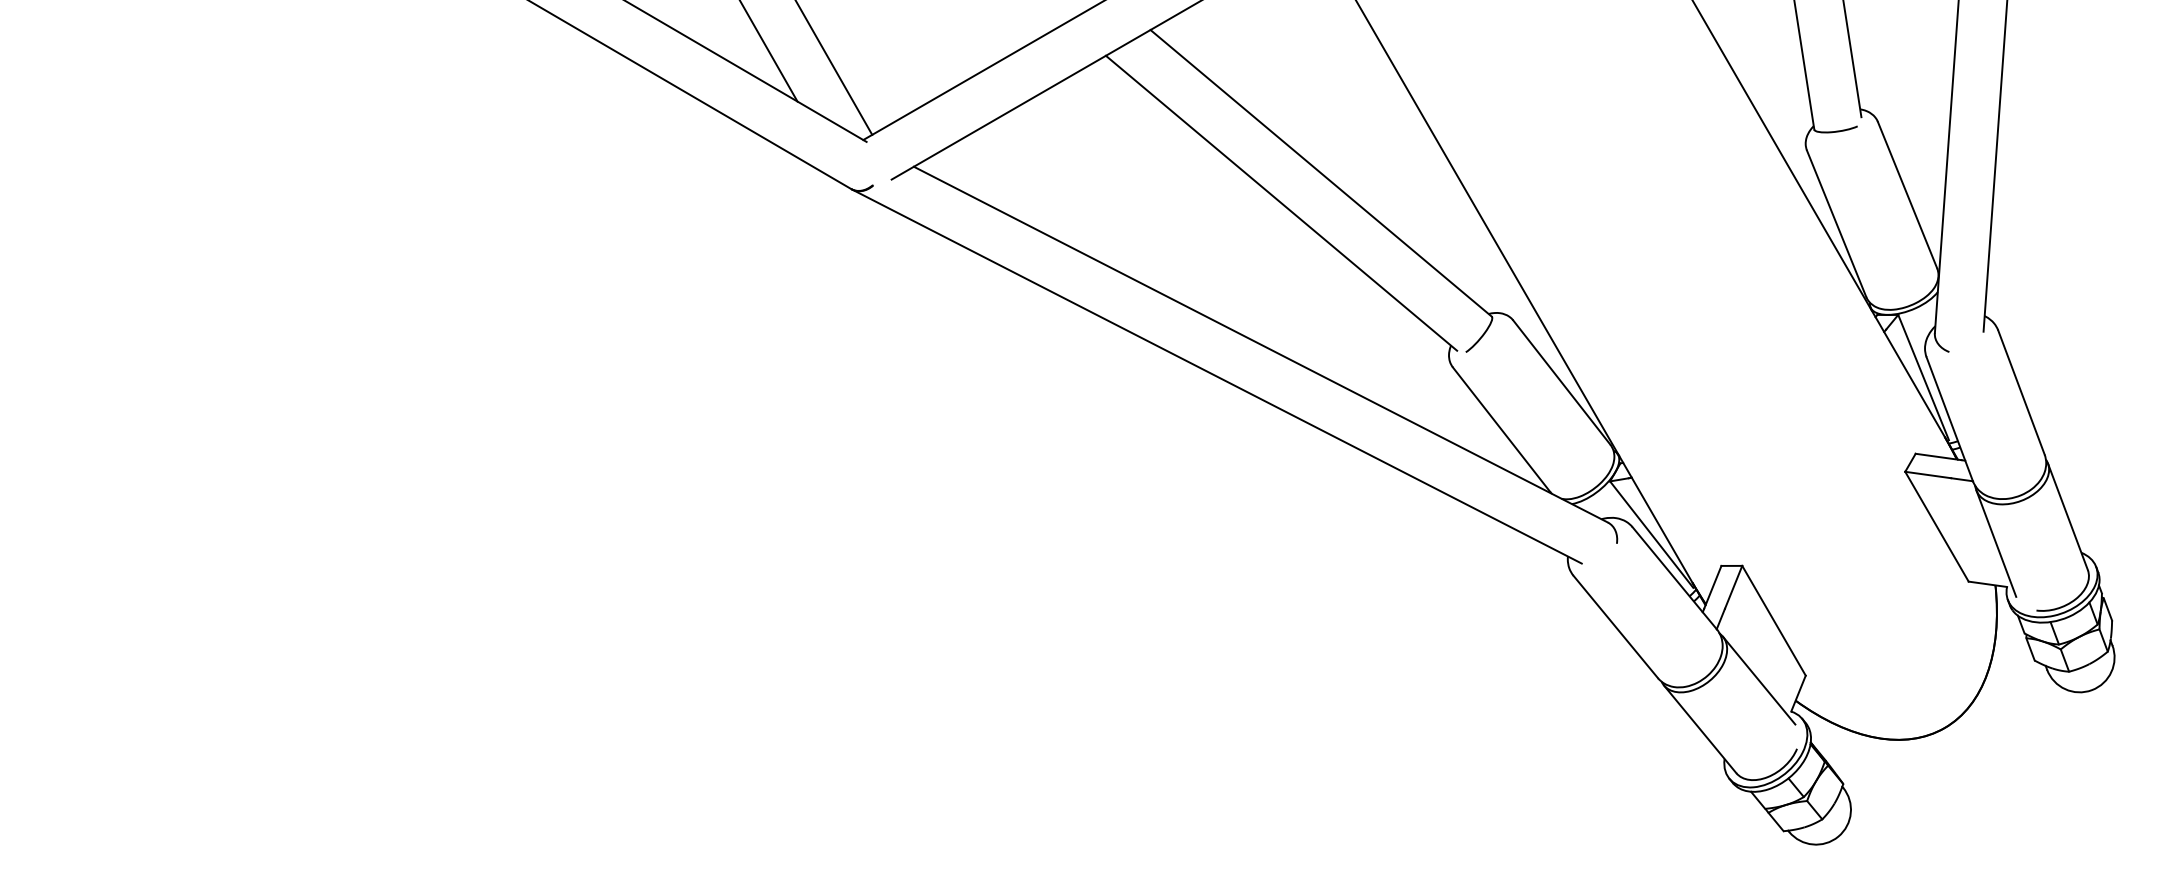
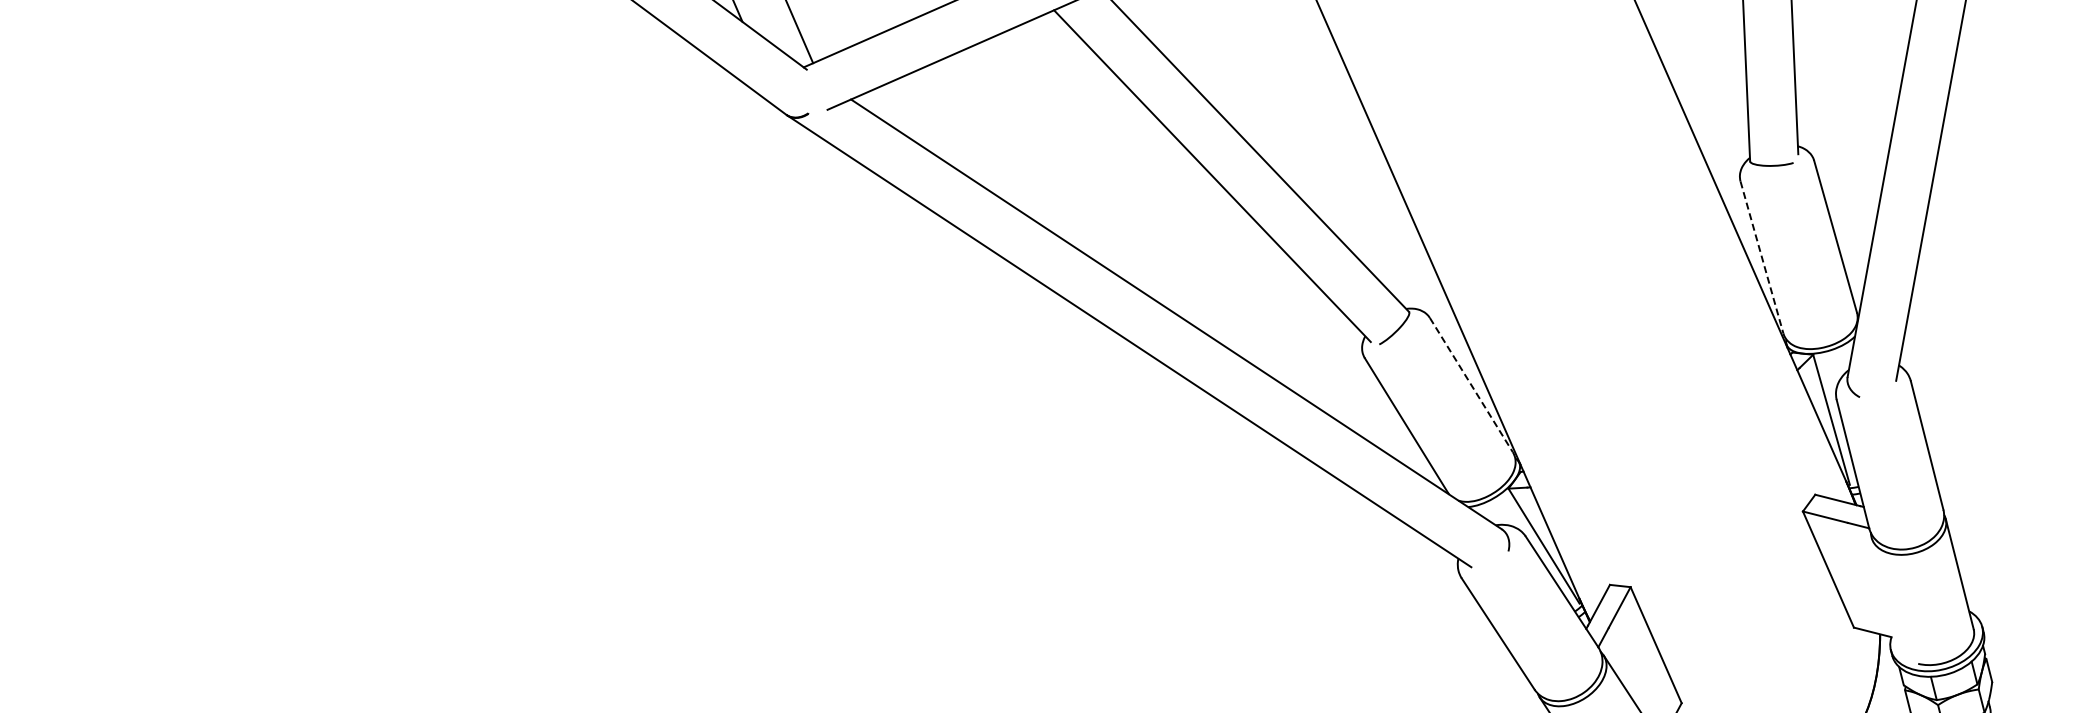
line: (1836, 223) -> (1761, 257), solid -> dashed
line: (1561, 382) -> (1471, 385), solid -> dashed
line: (1996, 543) -> (1885, 592), removed

